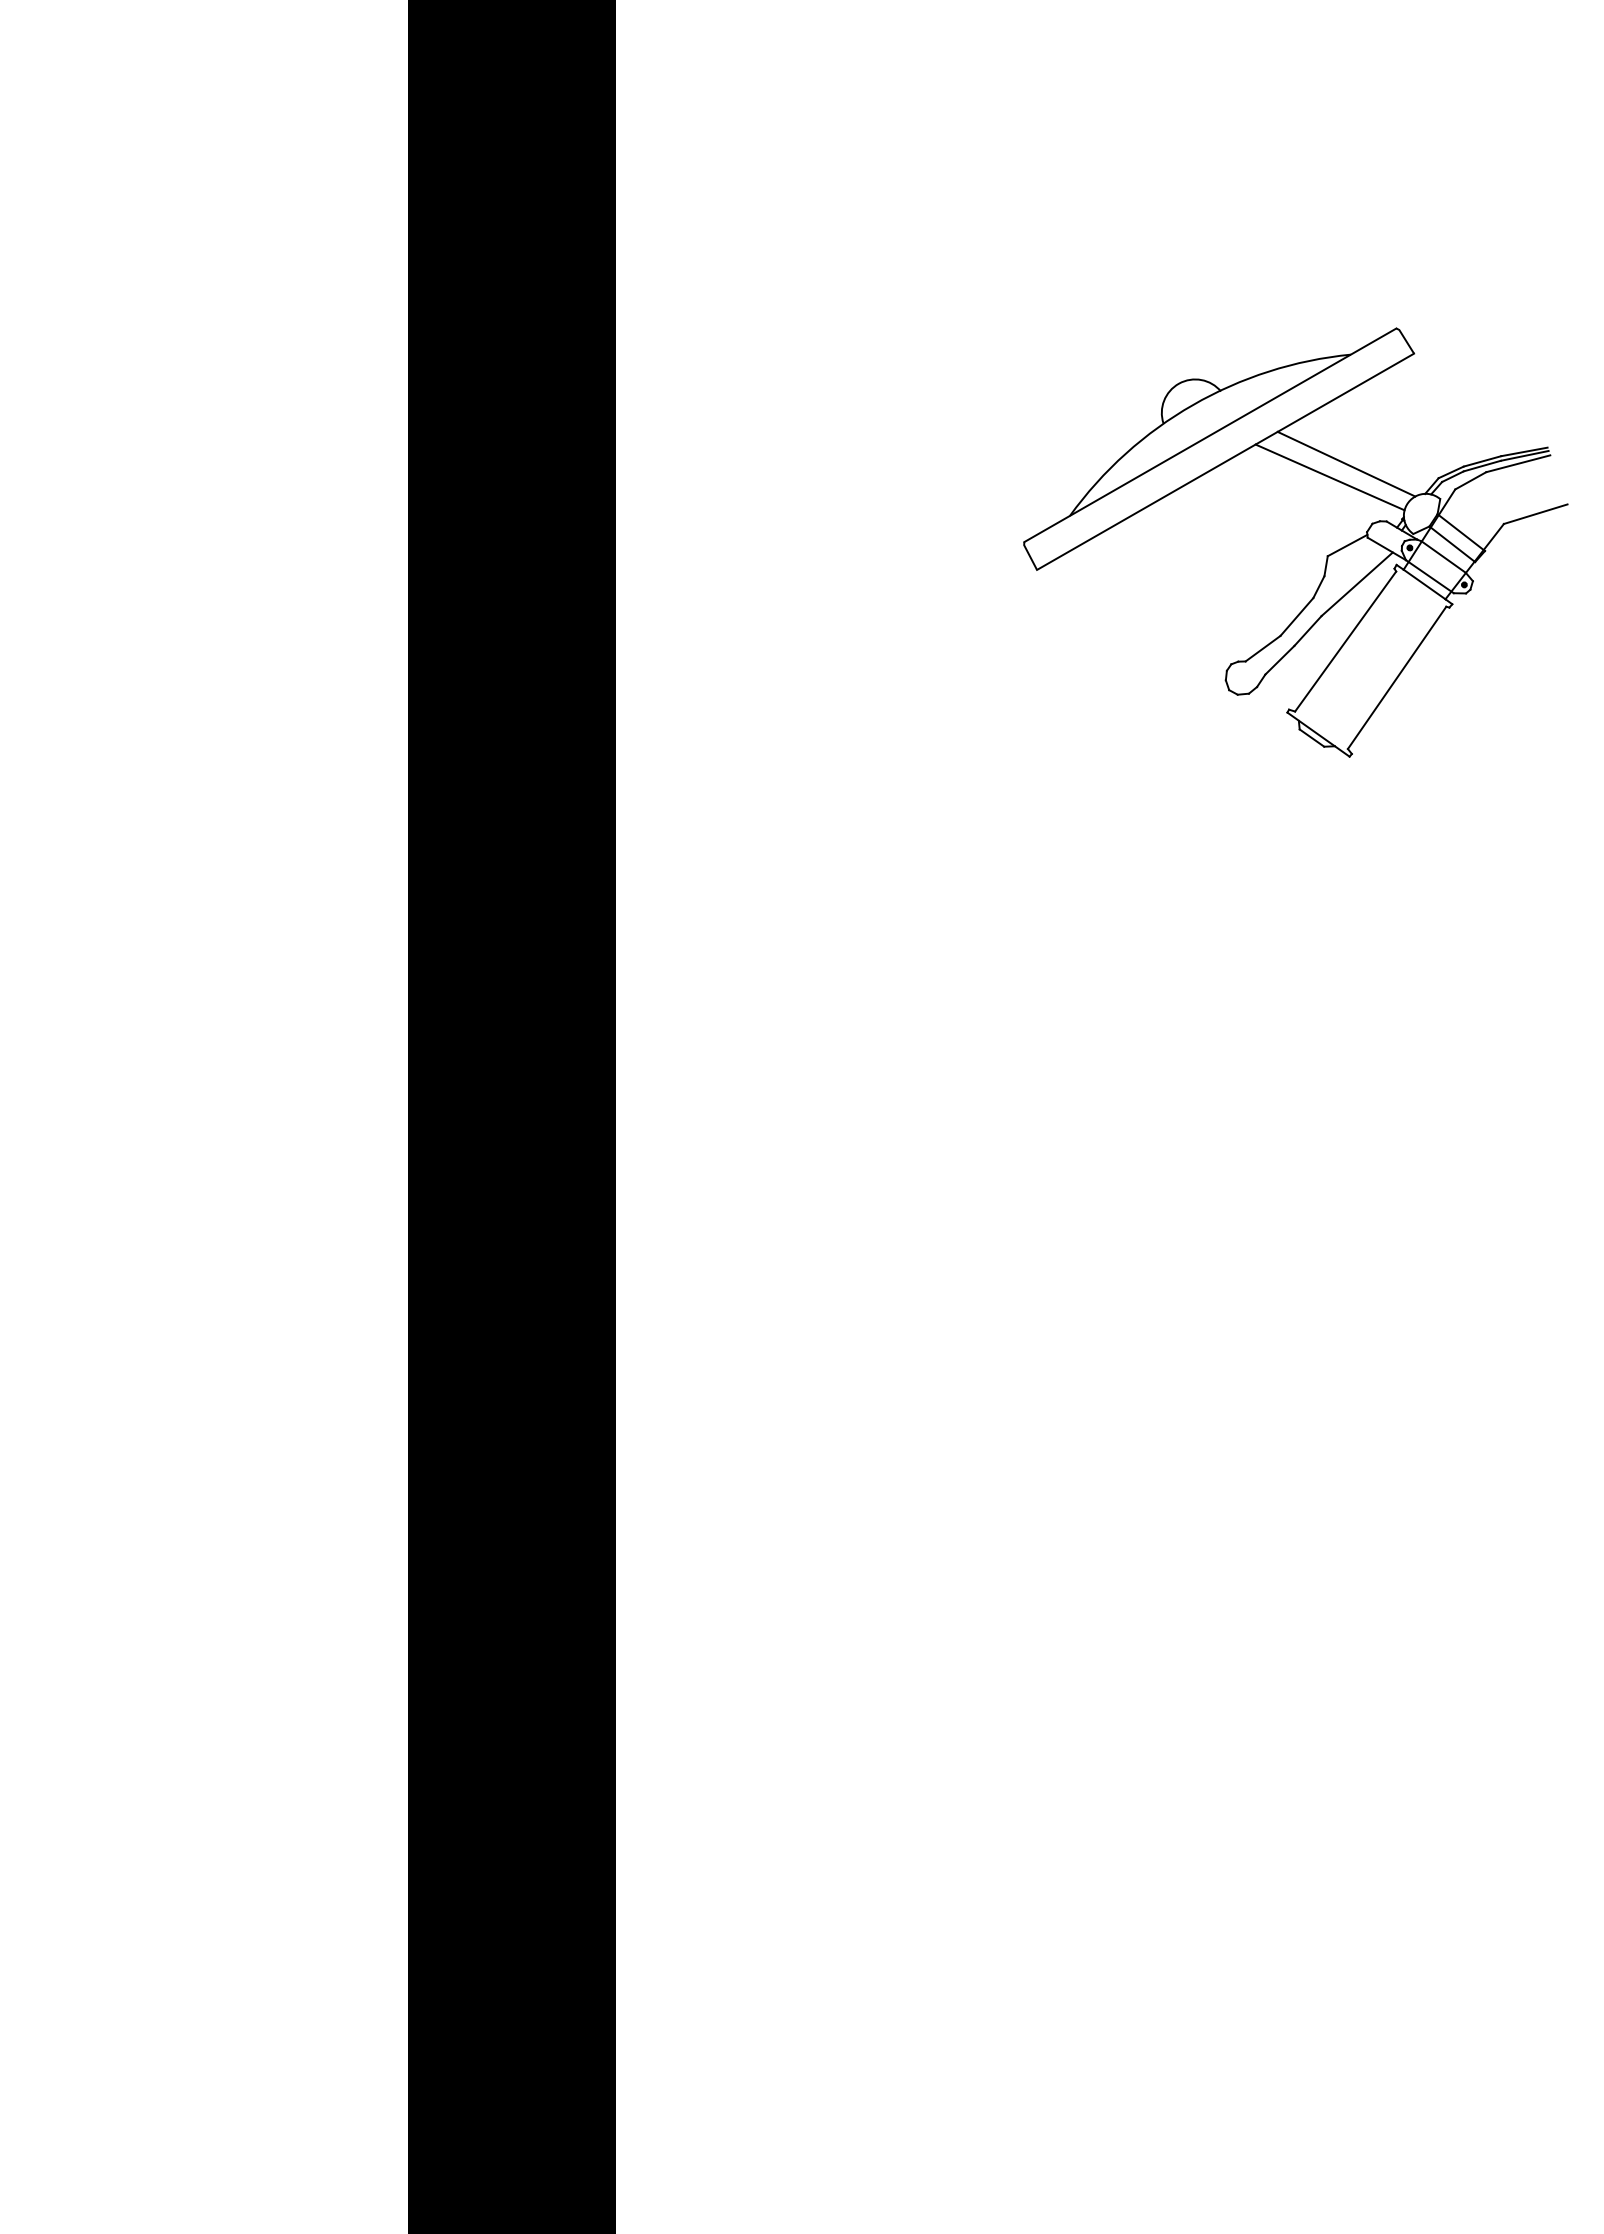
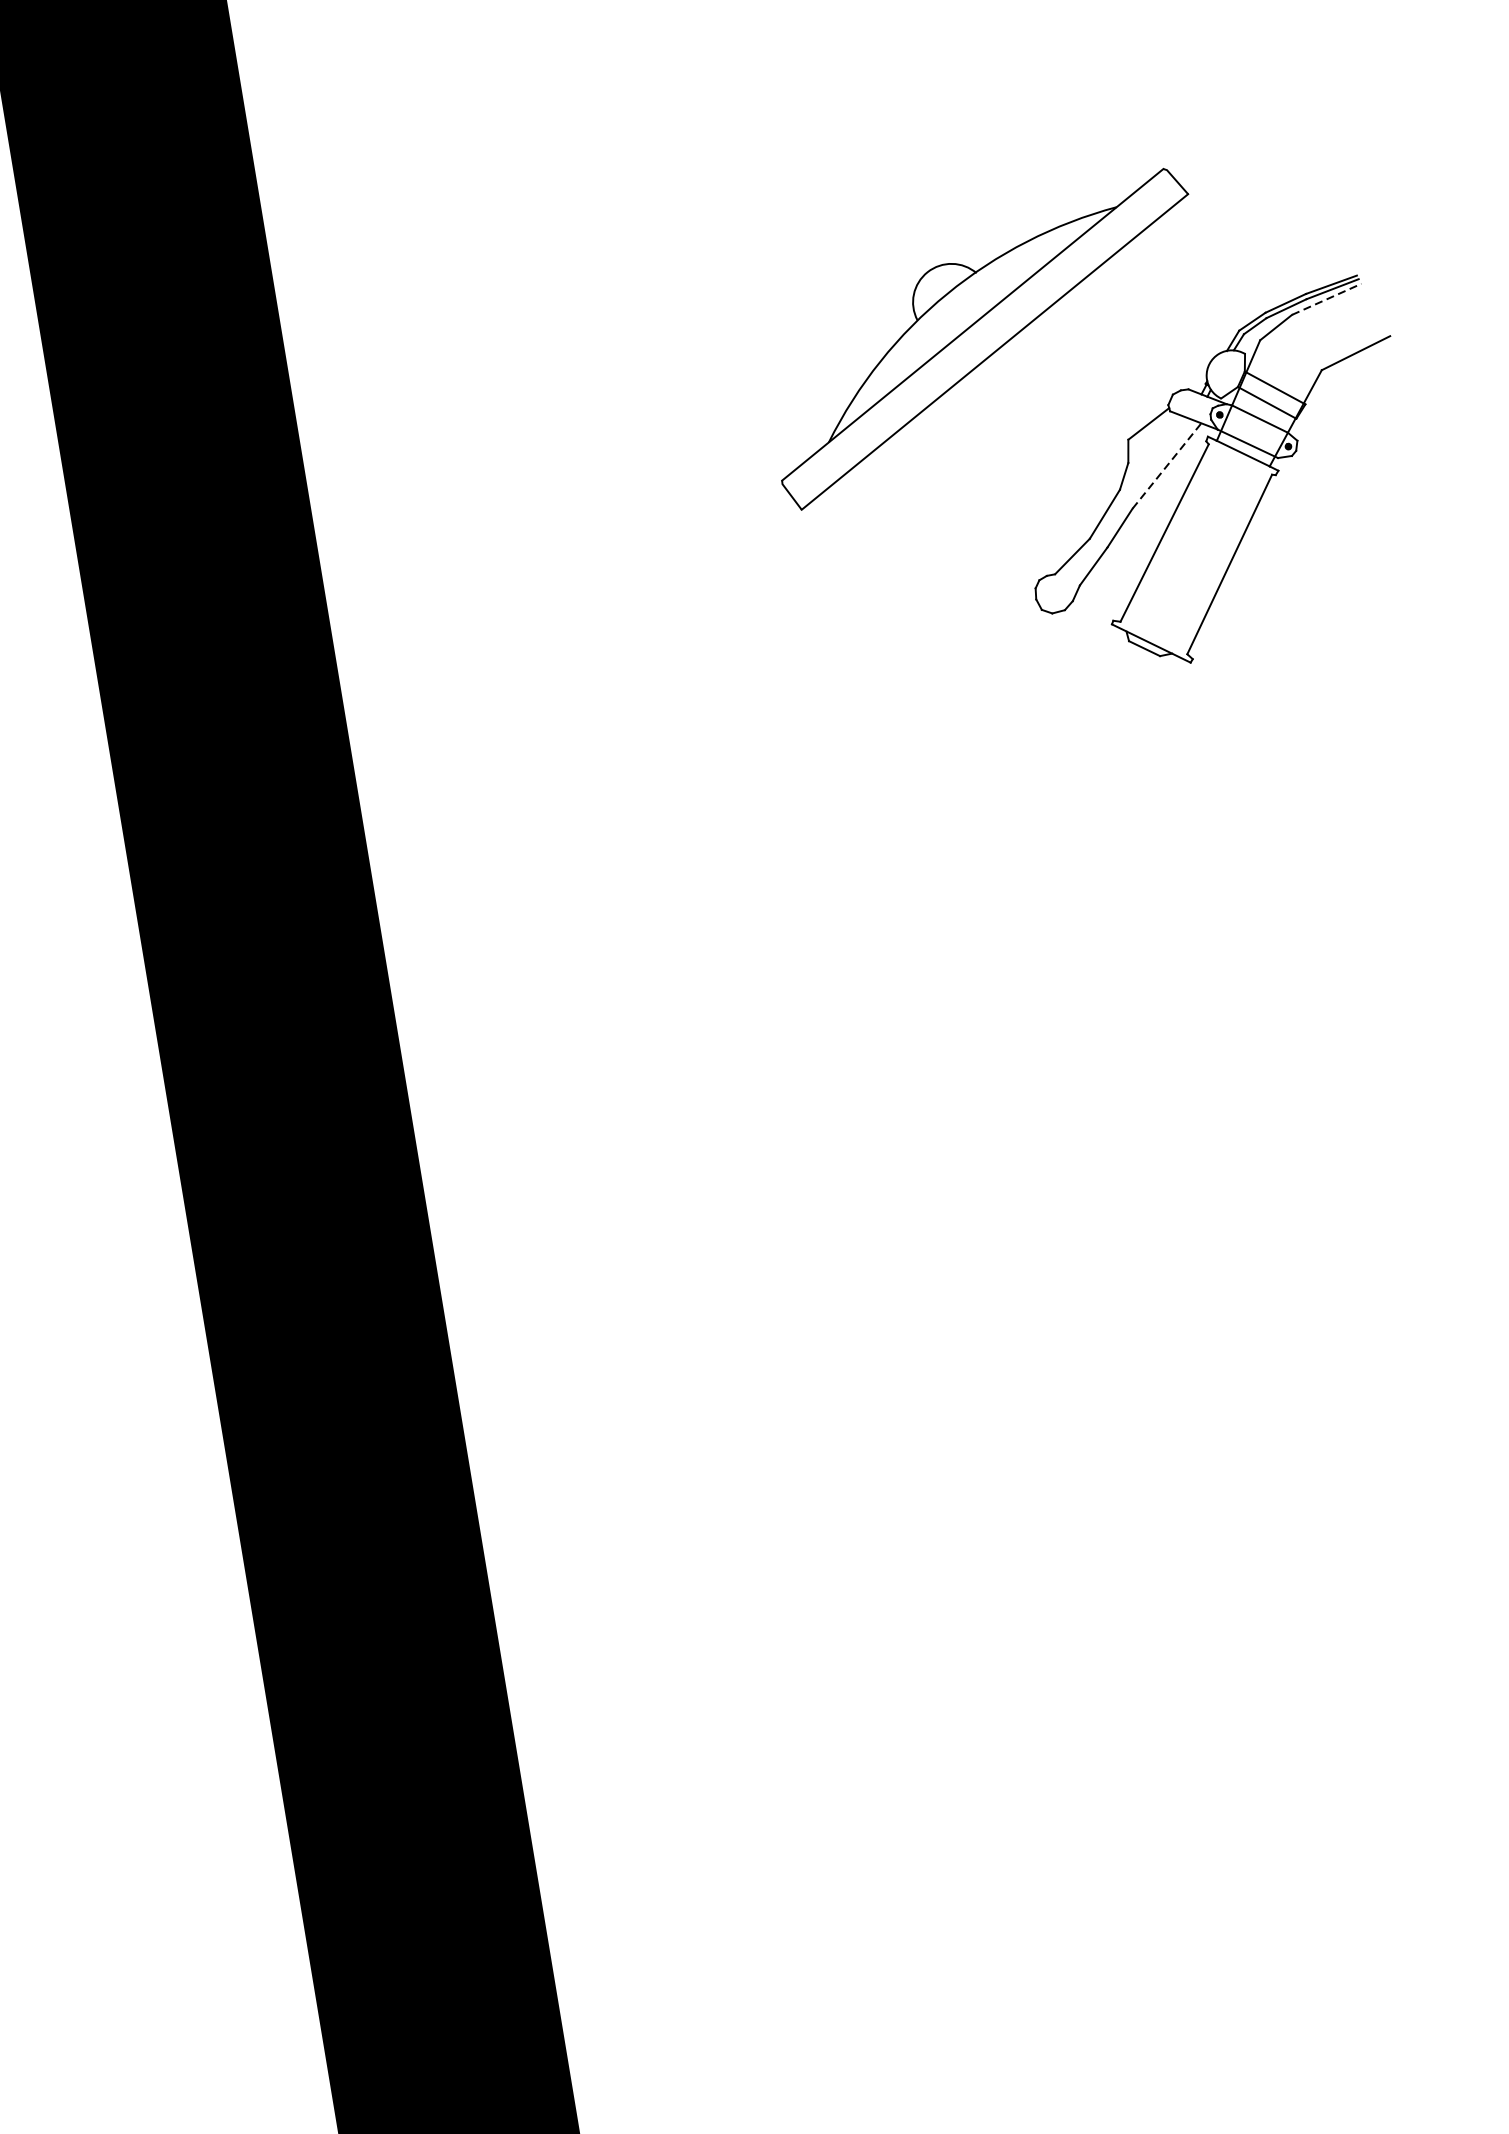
line: (1346, 463) -> (1132, 331), removed
line: (1518, 463) -> (1326, 298), solid -> dashed
line: (1329, 477) -> (1115, 350), removed
line: (1357, 584) -> (1167, 466), solid -> dashed

